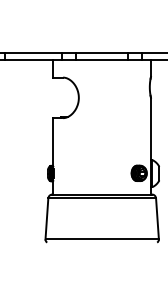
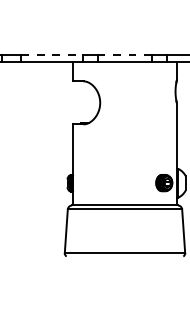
line: (32, 53) -> (51, 55), solid -> dashed
line: (102, 53) -> (125, 55), solid -> dashed

